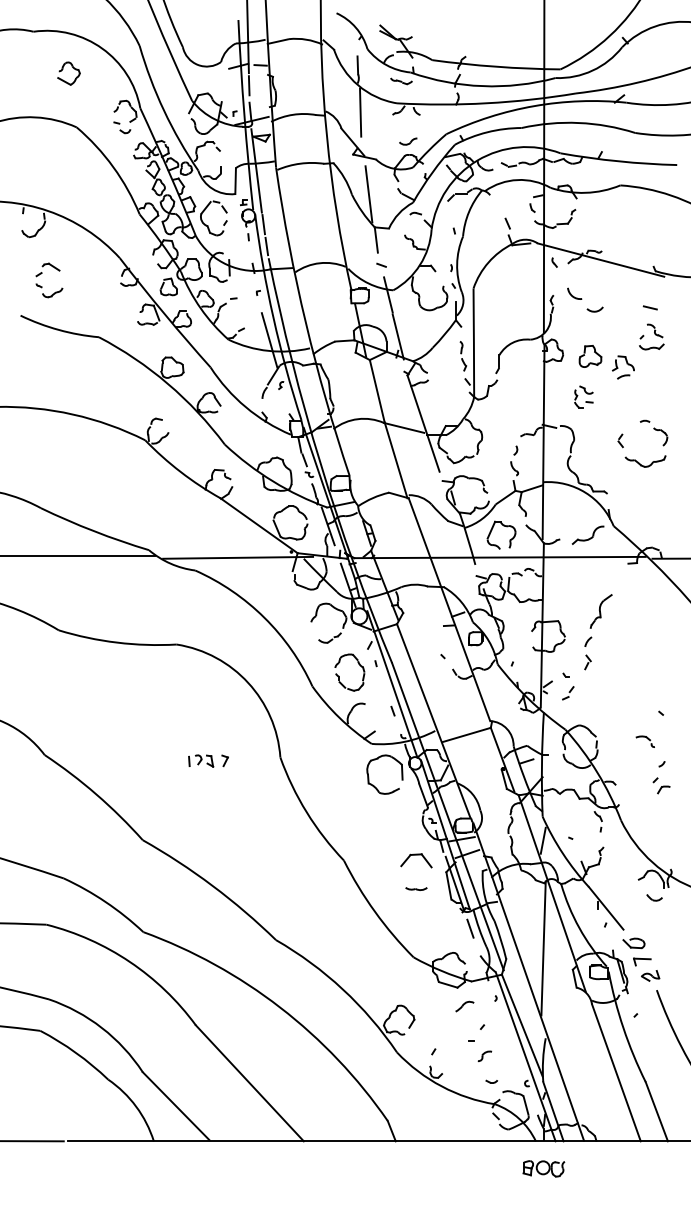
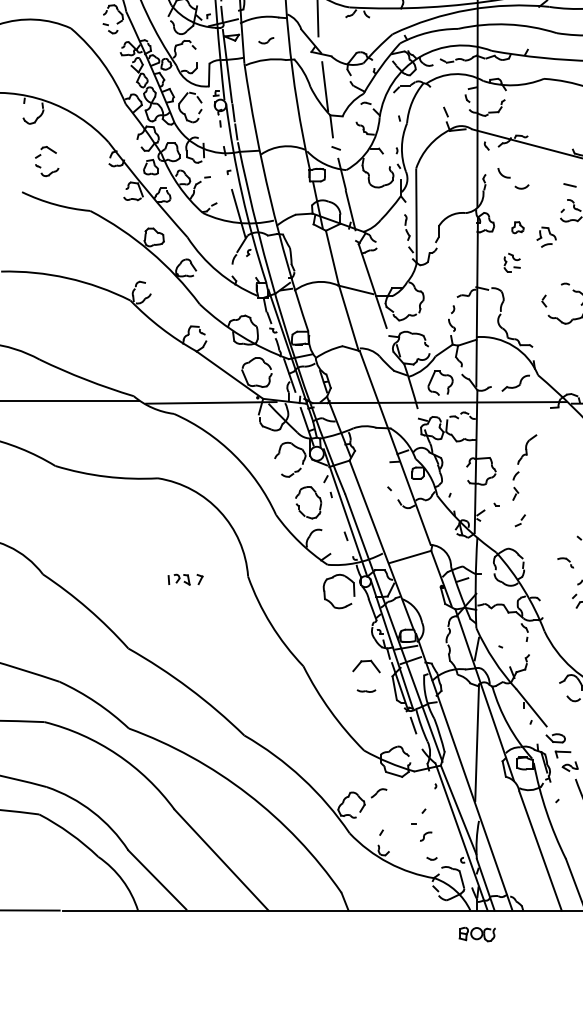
part: (408, 141) -> (266, 40), moved
part: (590, 356) -> (517, 227), size x0.6
part: (568, 693) -> (520, 520), moved
part: (464, 1006) -> (378, 793), moved

